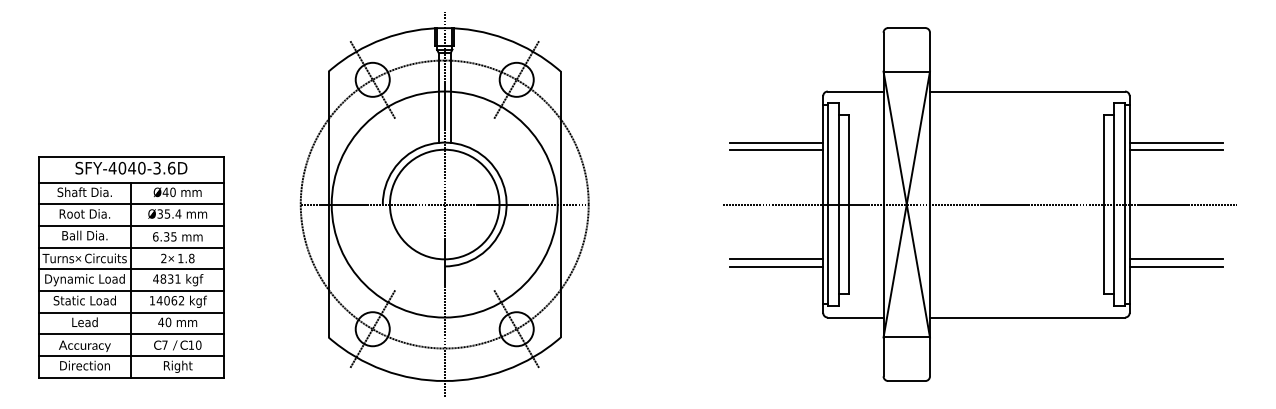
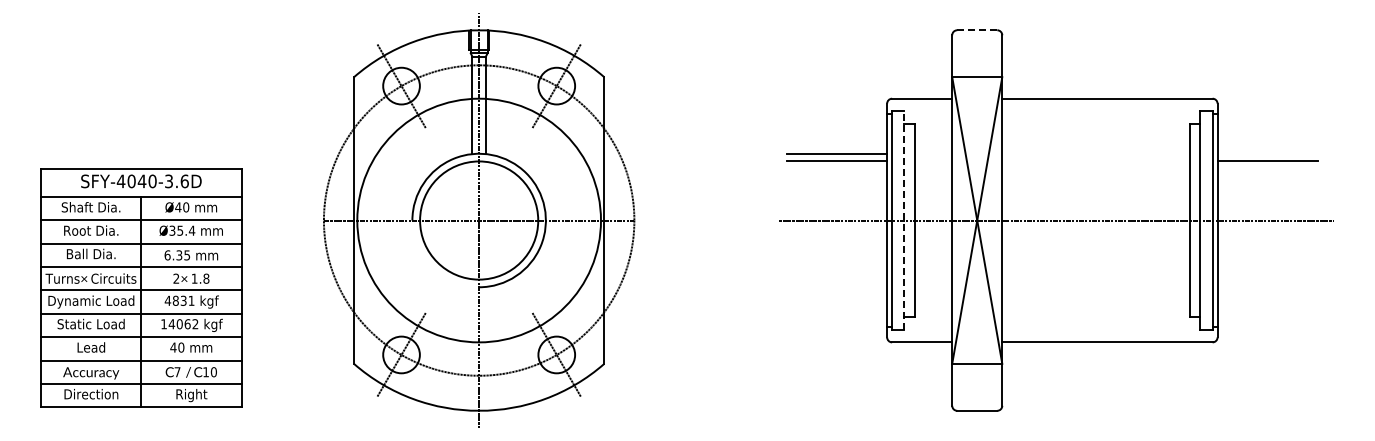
line: (906, 28) -> (976, 30), solid -> dashed
line: (1176, 142) -> (1267, 153), removed
line: (839, 204) -> (904, 220), solid -> dashed
line: (776, 259) -> (836, 279), removed
line: (1176, 259) -> (1267, 279), removed
line: (776, 266) -> (836, 287), removed
line: (1176, 266) -> (1267, 287), removed

